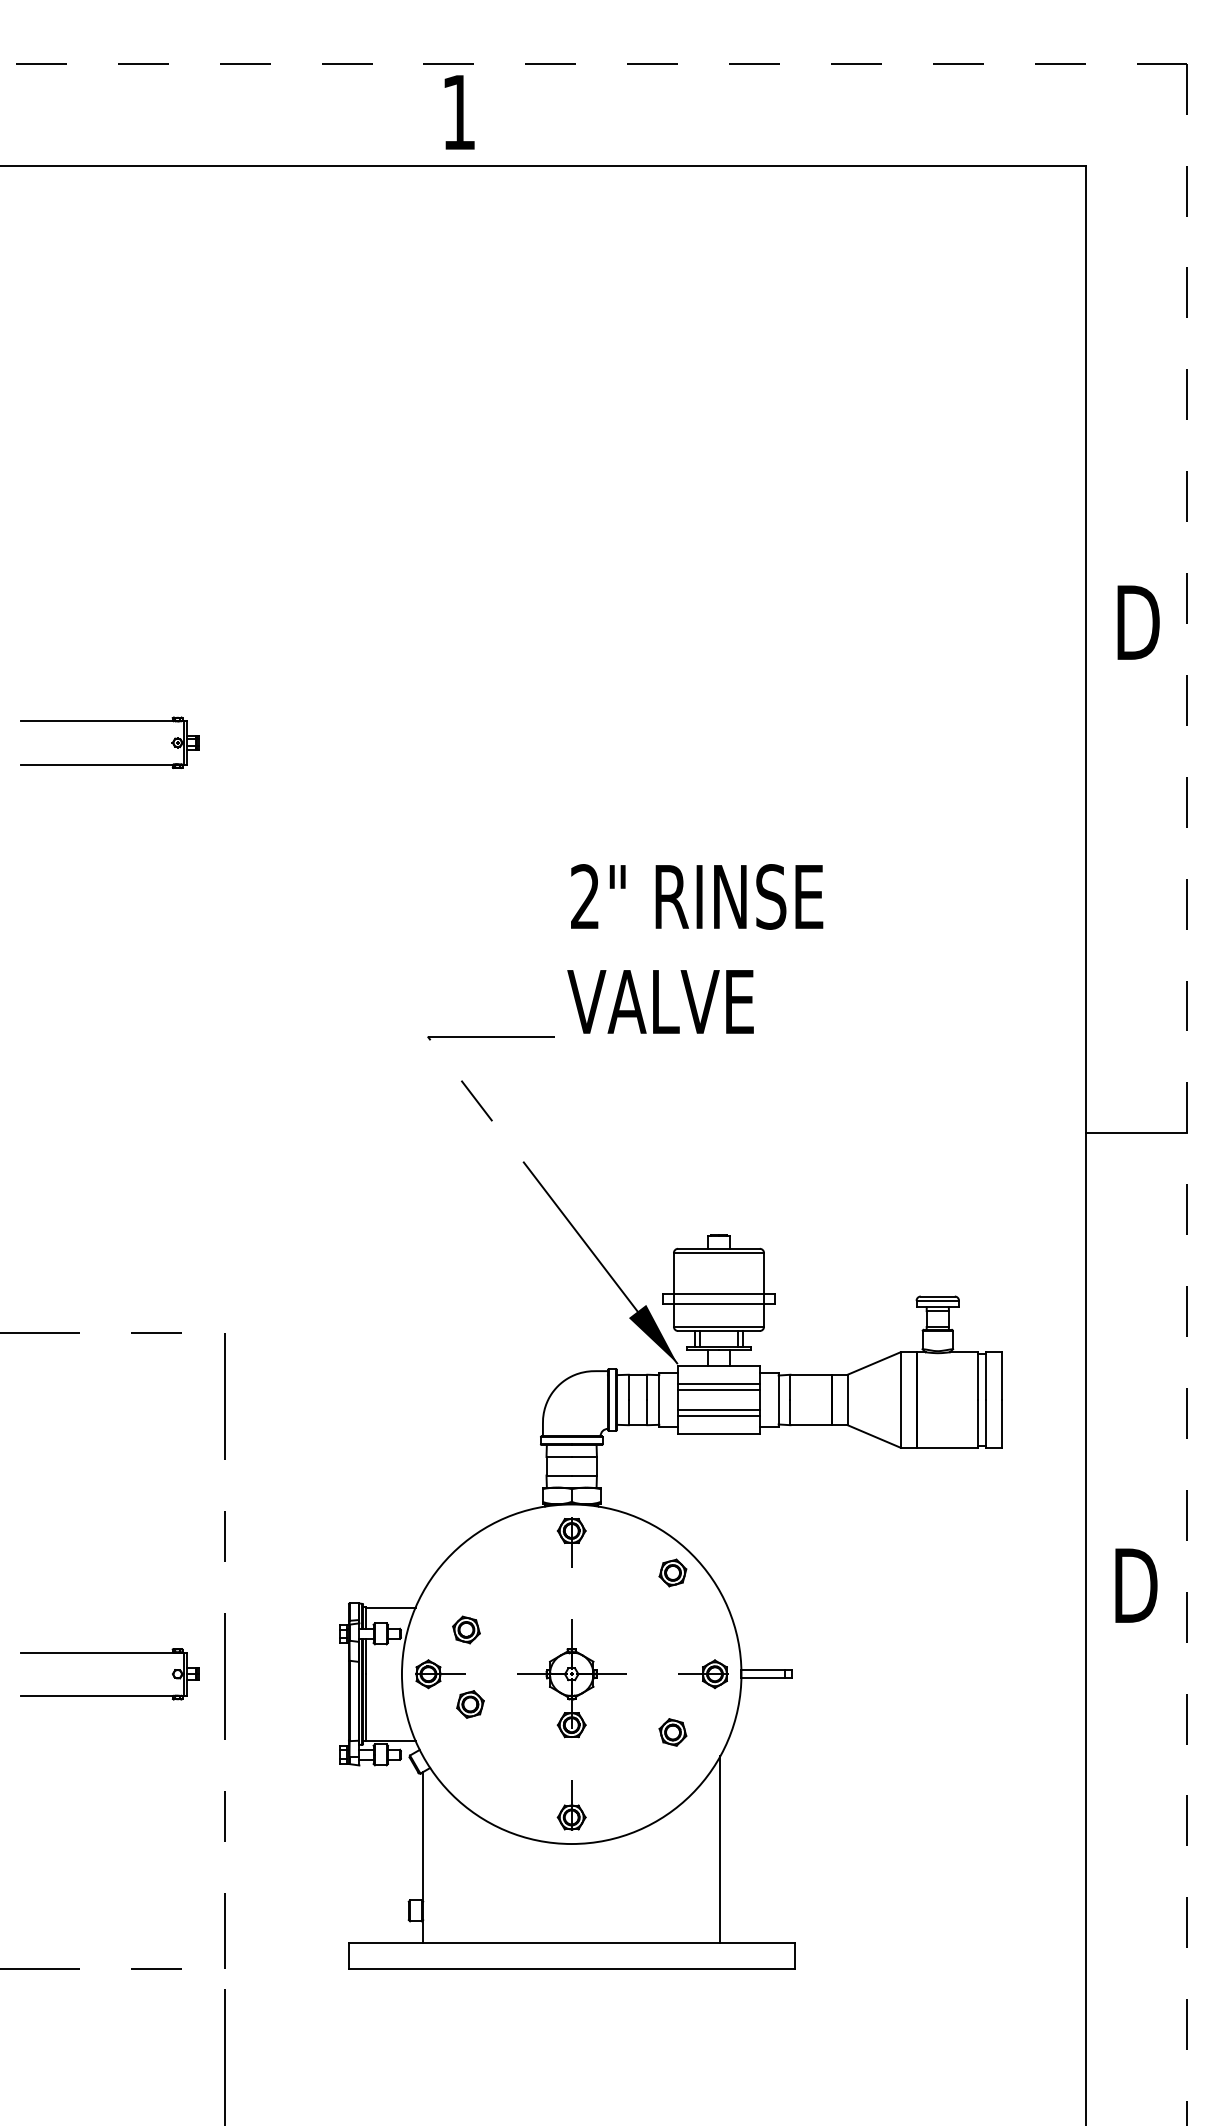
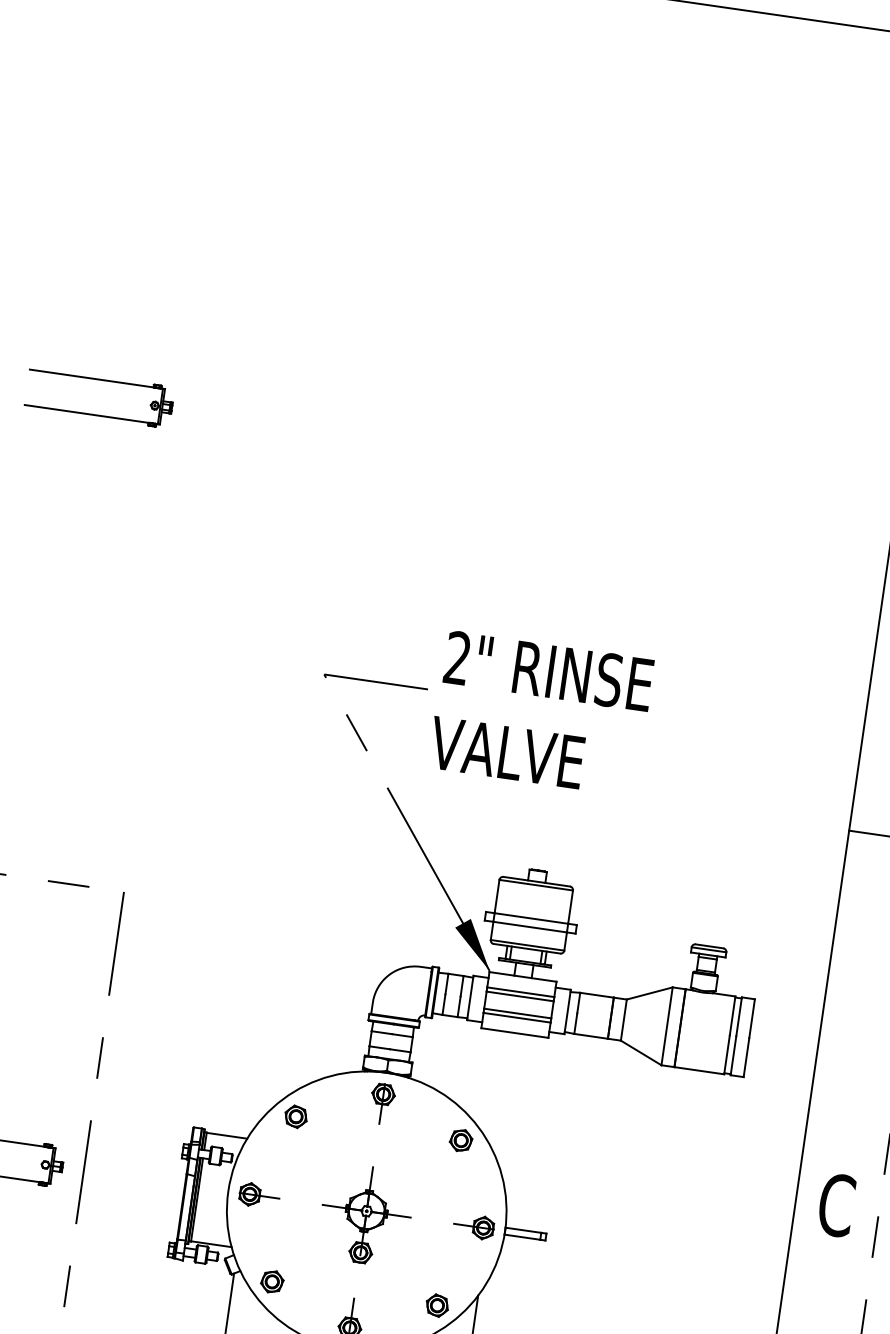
text: (695, 948) -> (541, 713), moved
text: (1136, 1585) -> (837, 1205), D -> C
part: (466, 1629) -> (296, 1116), moved
part: (470, 1704) -> (272, 1281), moved
part: (672, 1732) -> (436, 1305), moved

